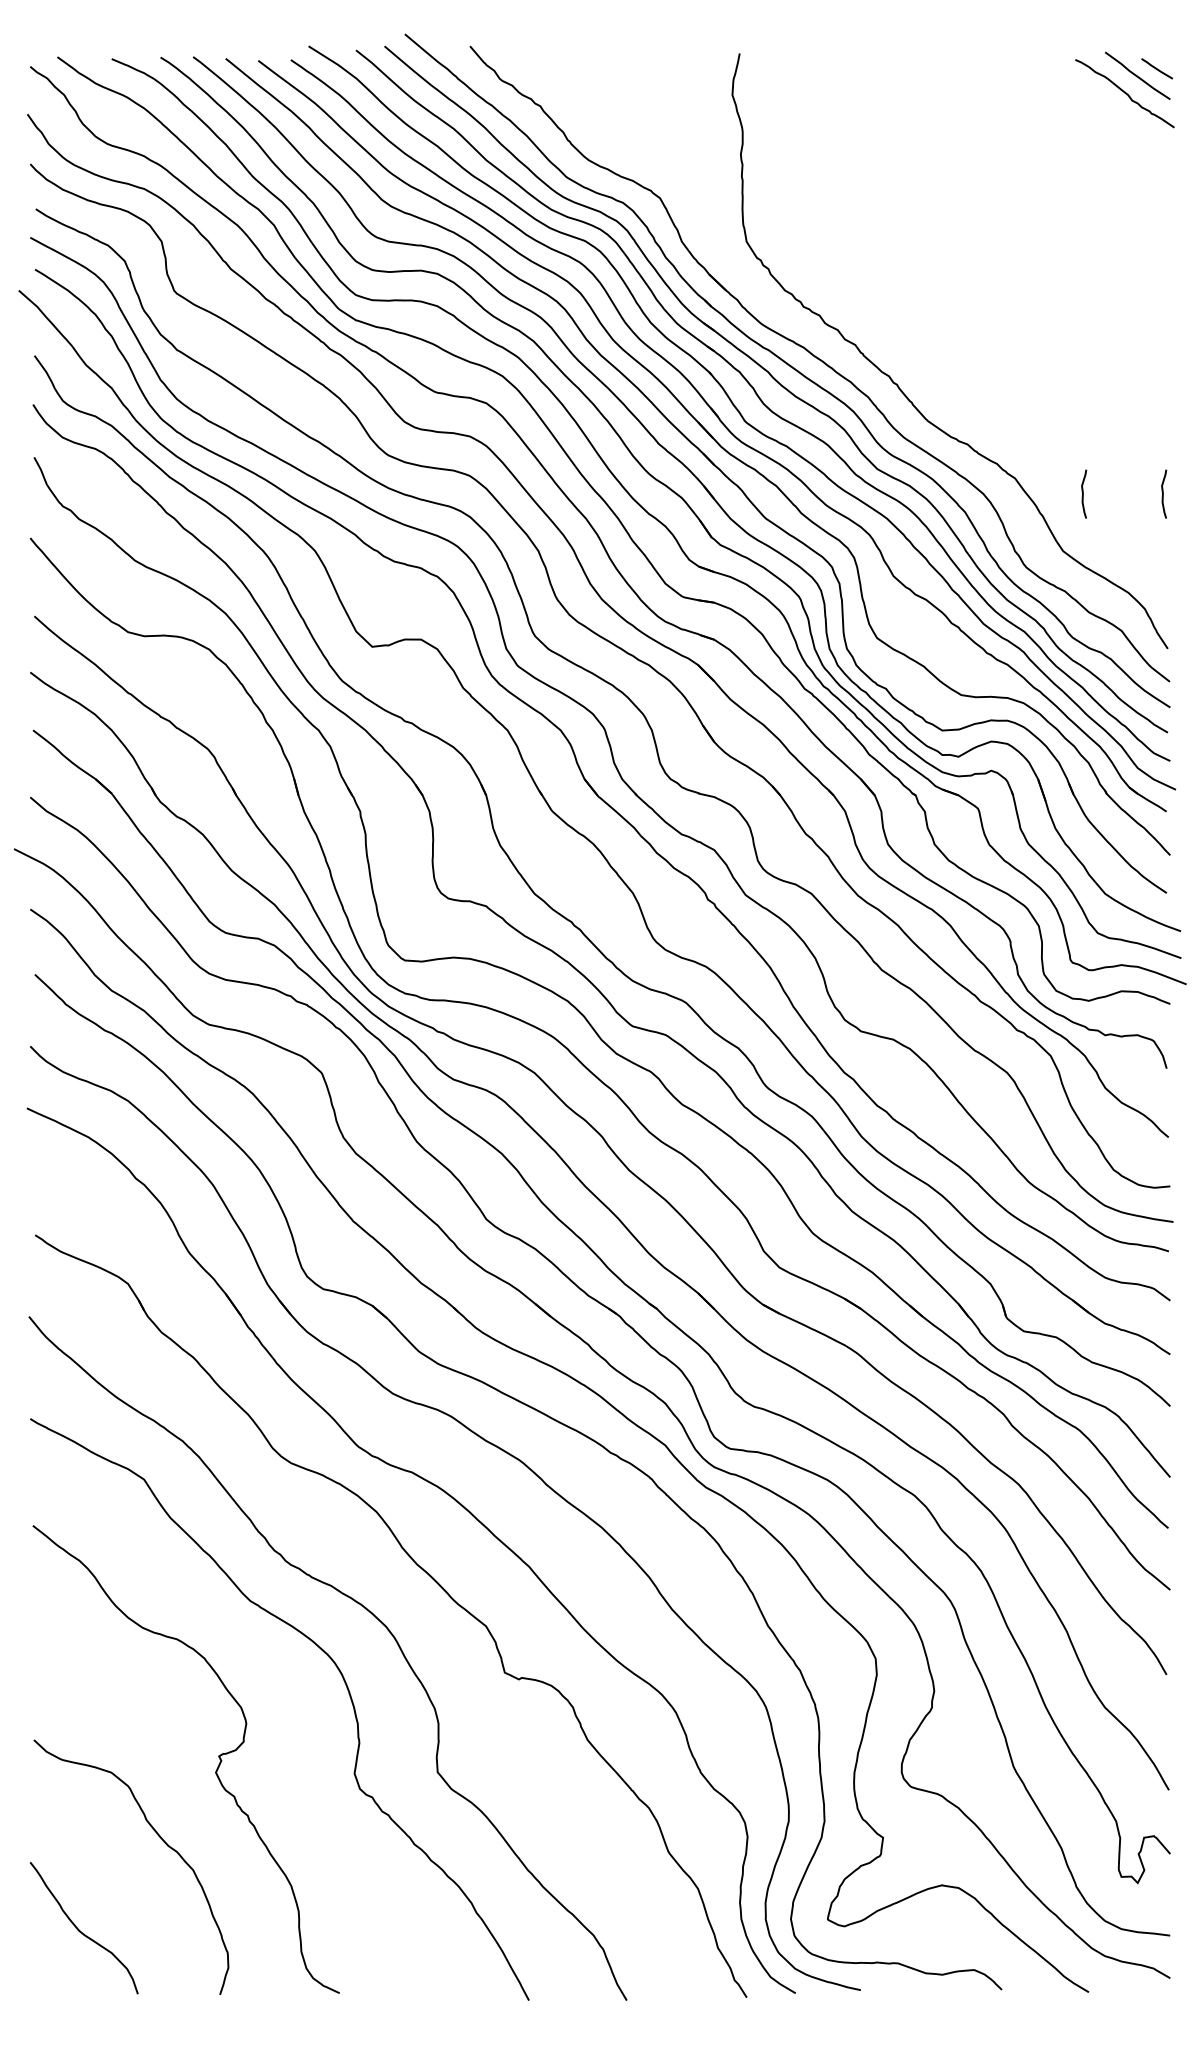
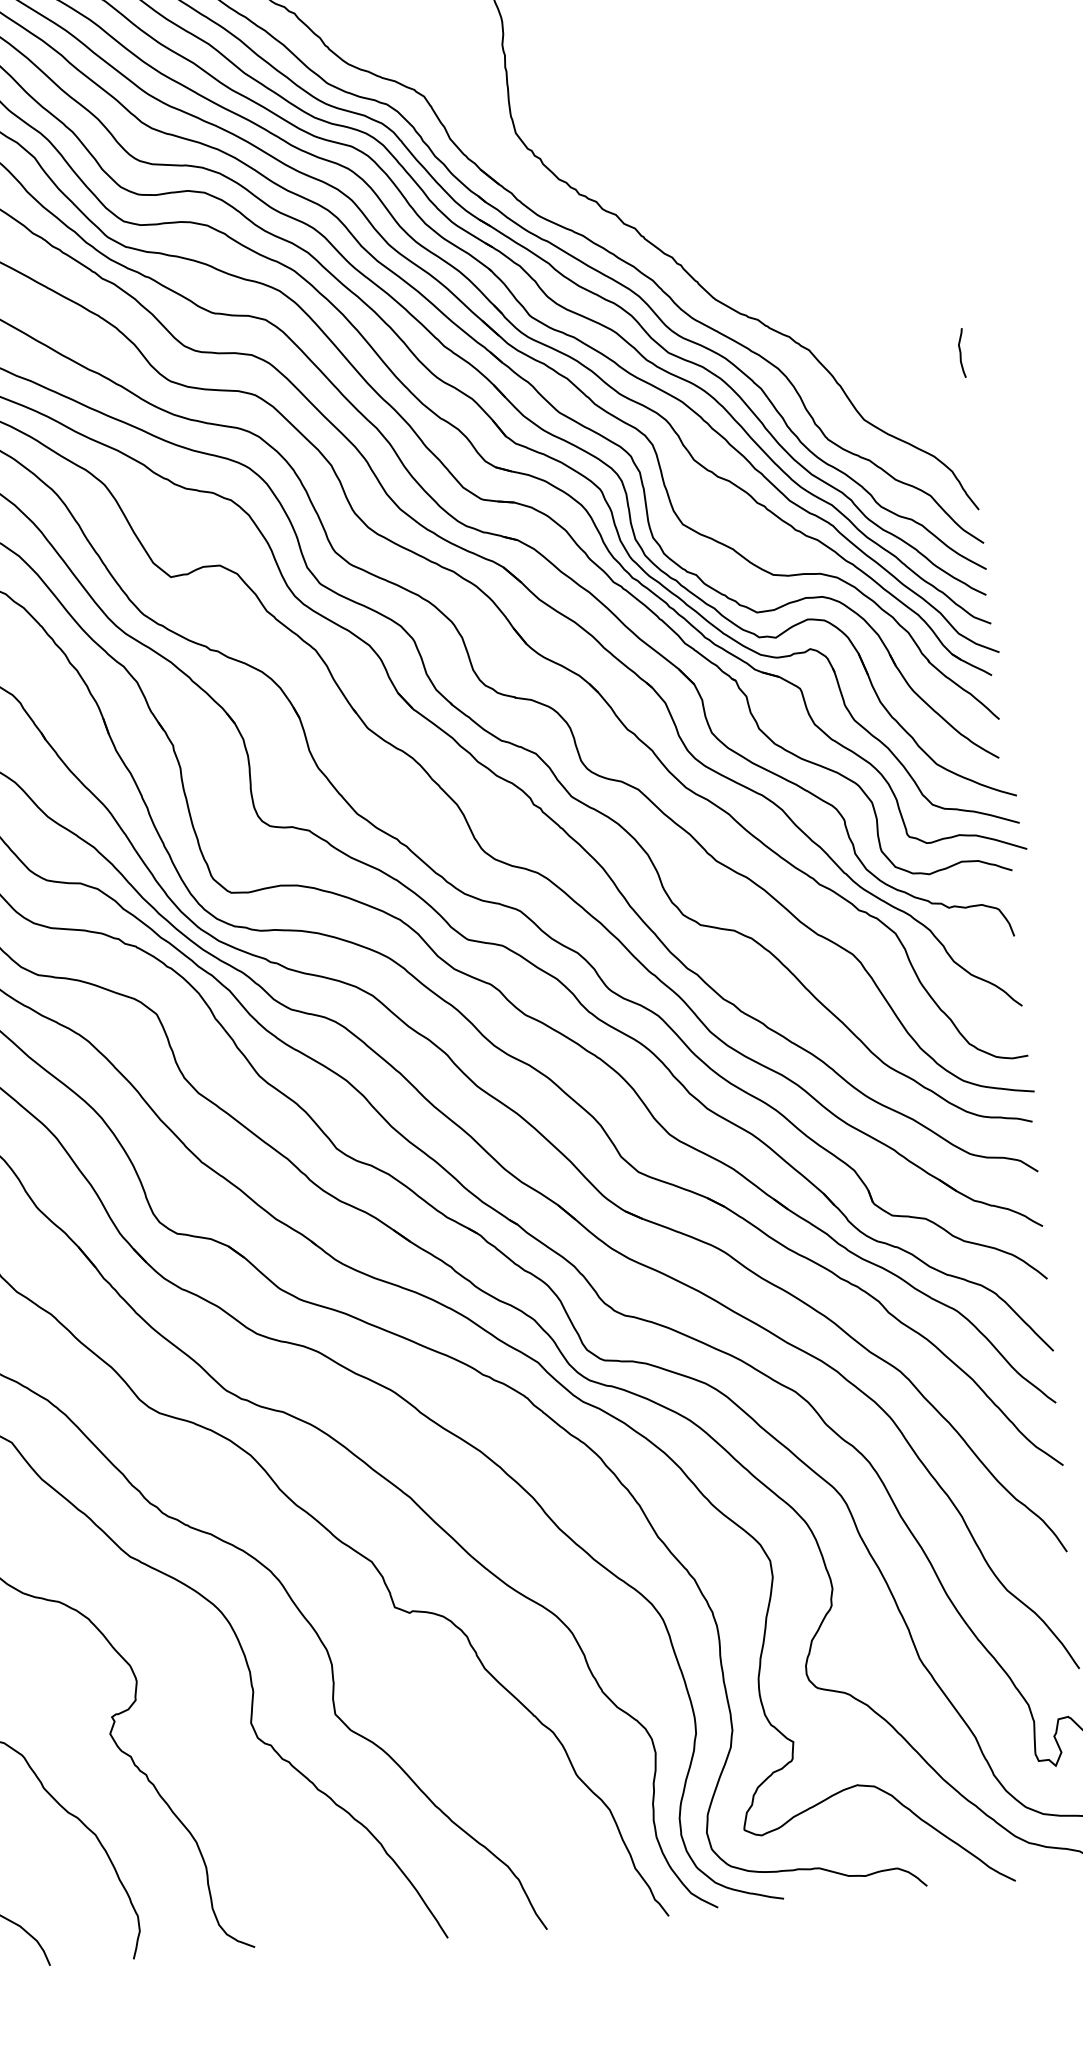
curve: (1083, 493) -> (879, 359), removed

